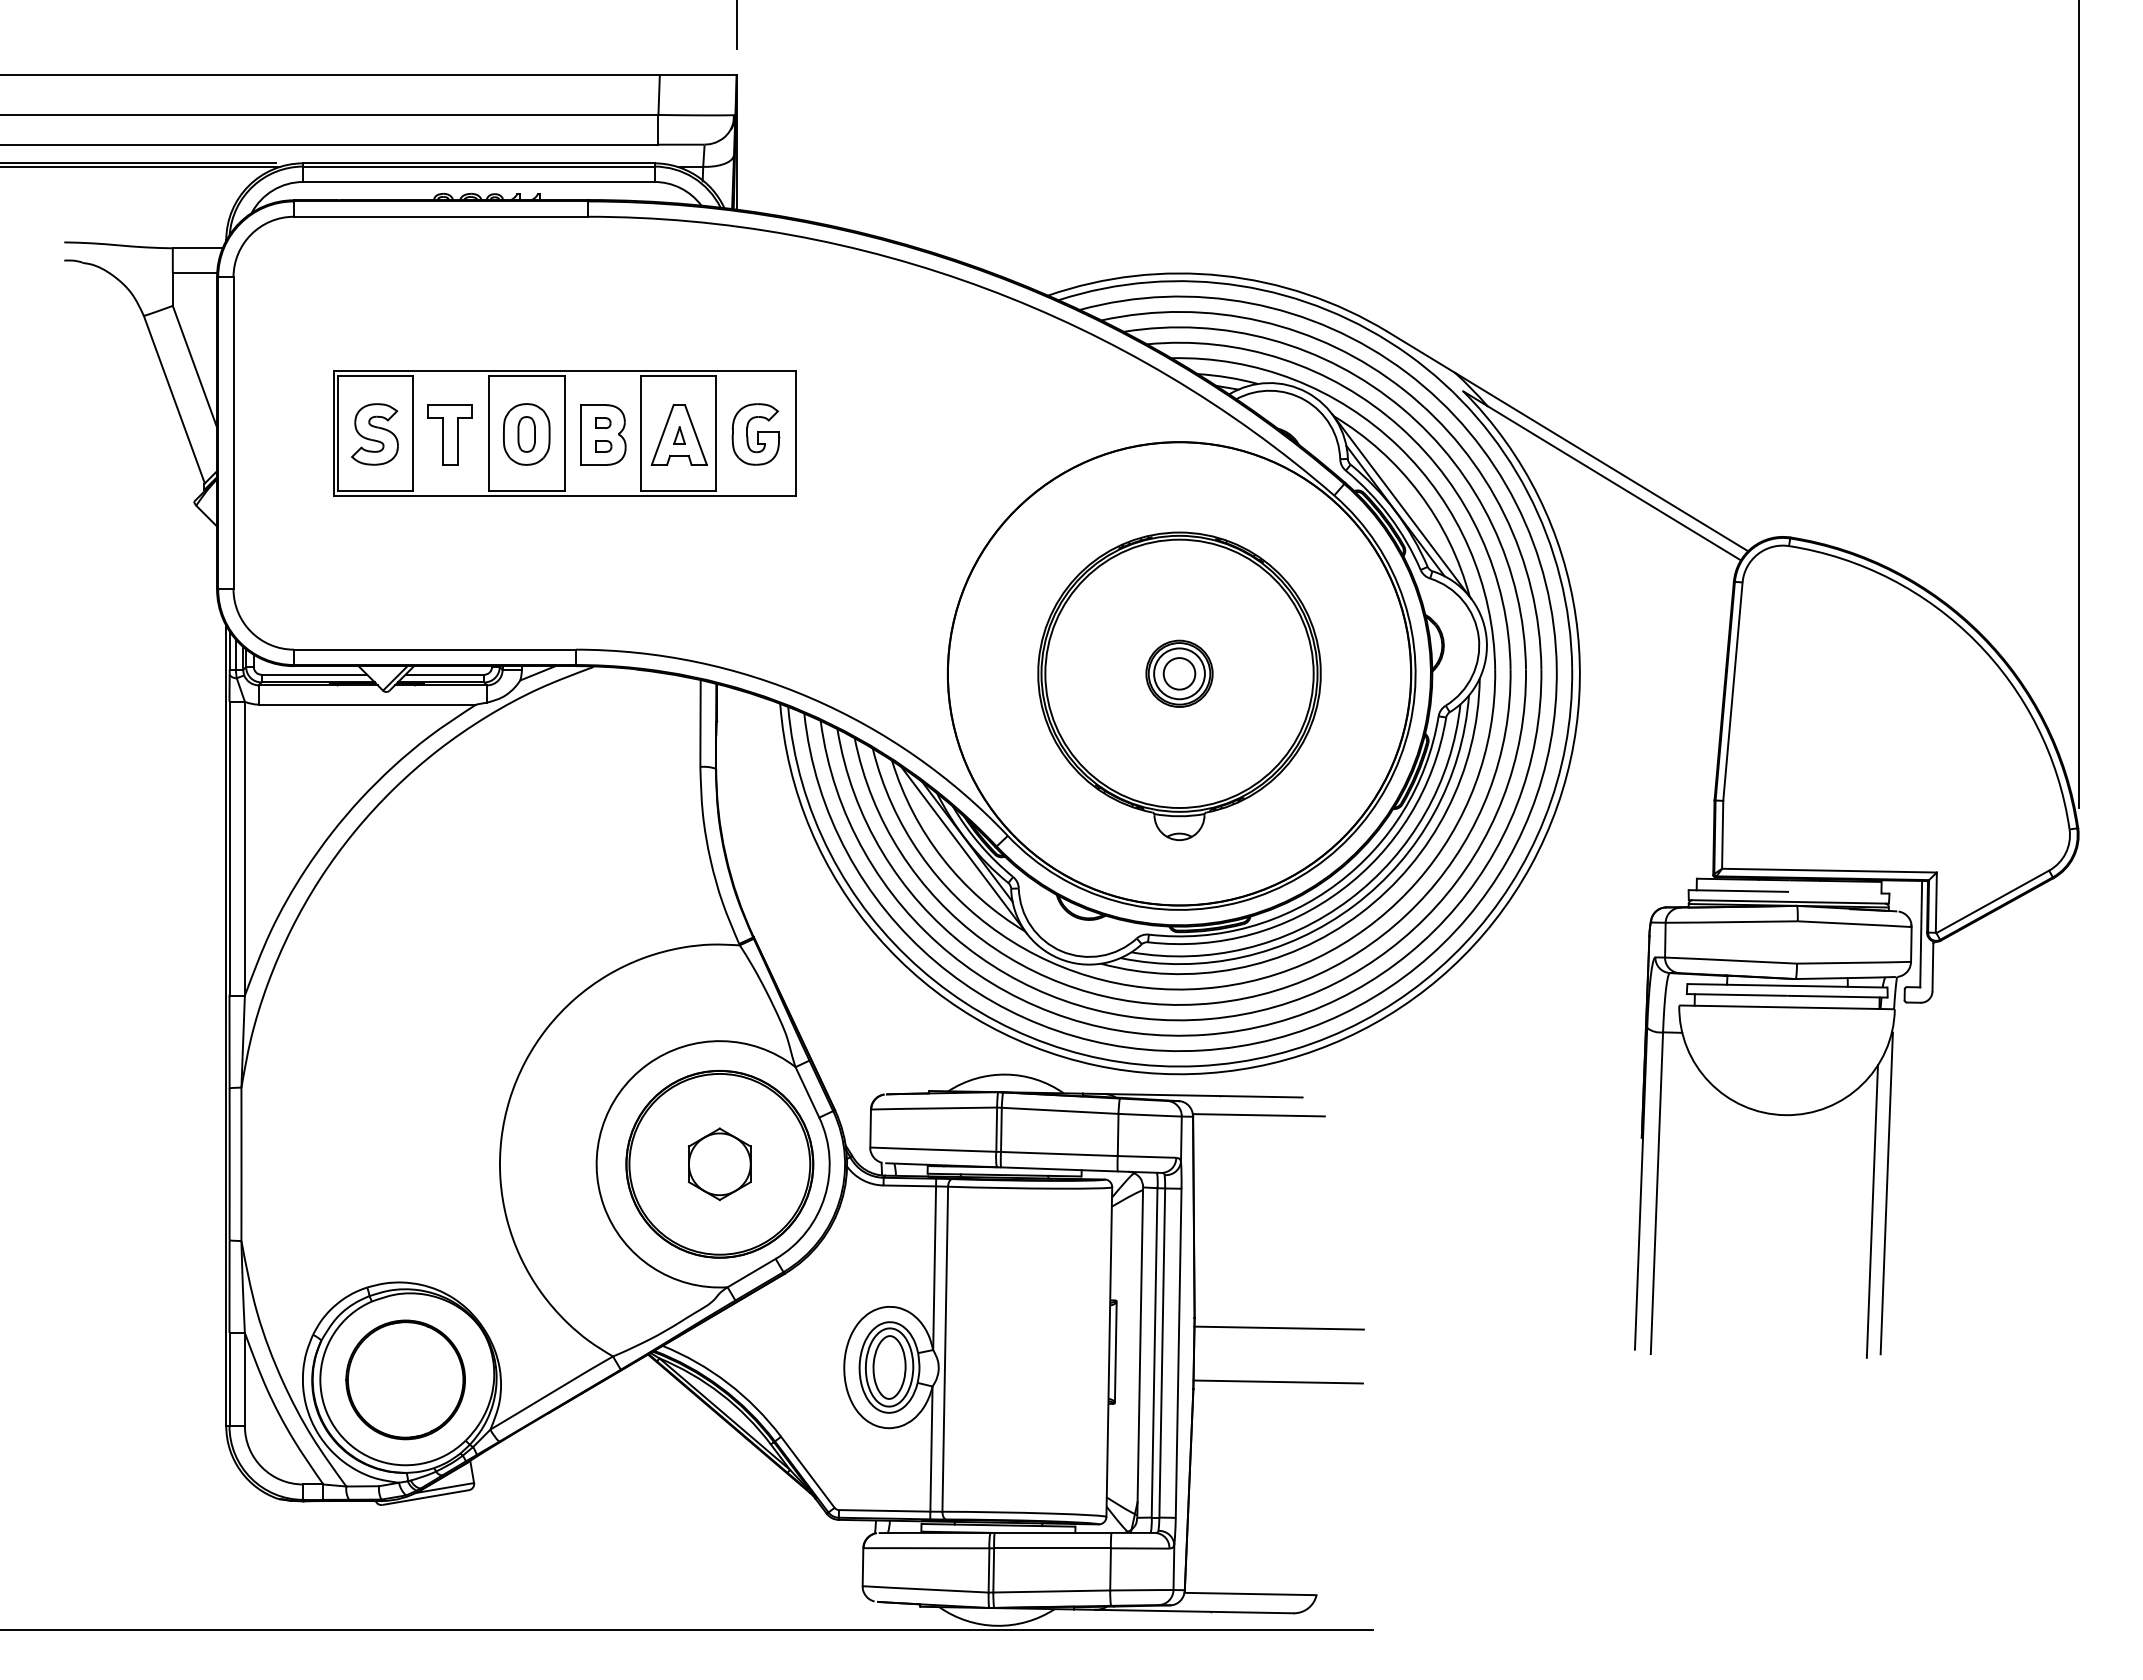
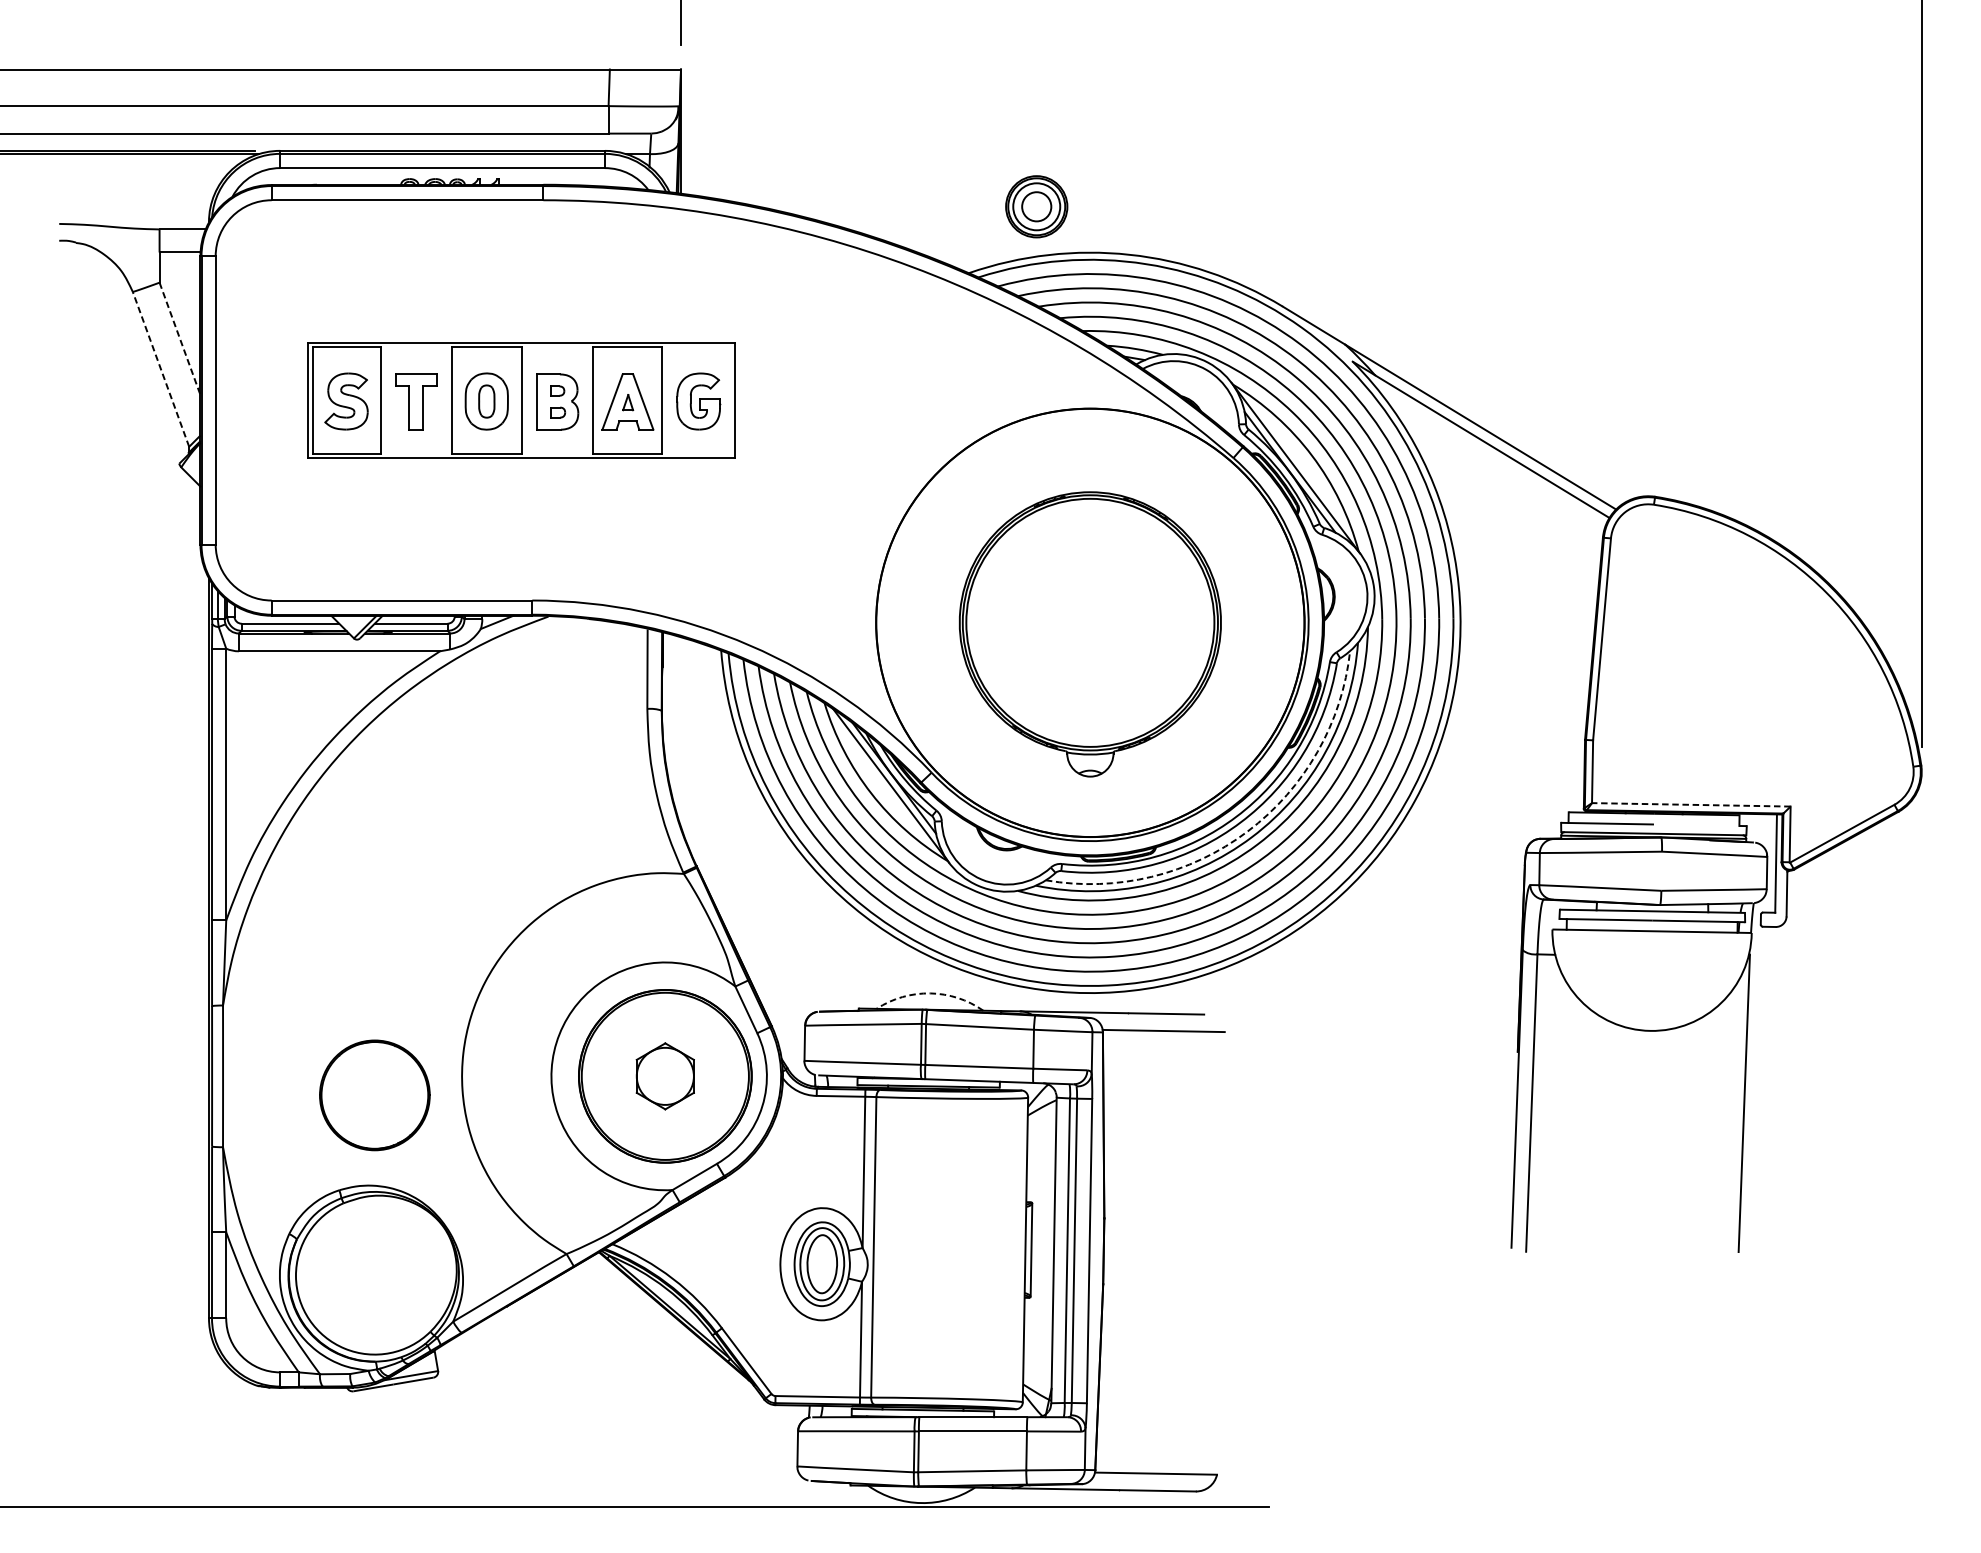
line: (194, 366) -> (179, 338), solid -> dashed
line: (174, 399) -> (161, 369), solid -> dashed
part: (1179, 673) -> (1036, 206), moved
line: (1828, 870) -> (1690, 804), solid -> dashed
arc: (1349, 899) -> (1247, 831), solid -> dashed
arc: (1006, 1074) -> (930, 993), solid -> dashed
line: (1871, 1211) -> (1730, 1119), removed
line: (1278, 1327) -> (1181, 1227), removed
part: (405, 1379) -> (374, 1095), moved
line: (1277, 1381) -> (1180, 1277), removed

